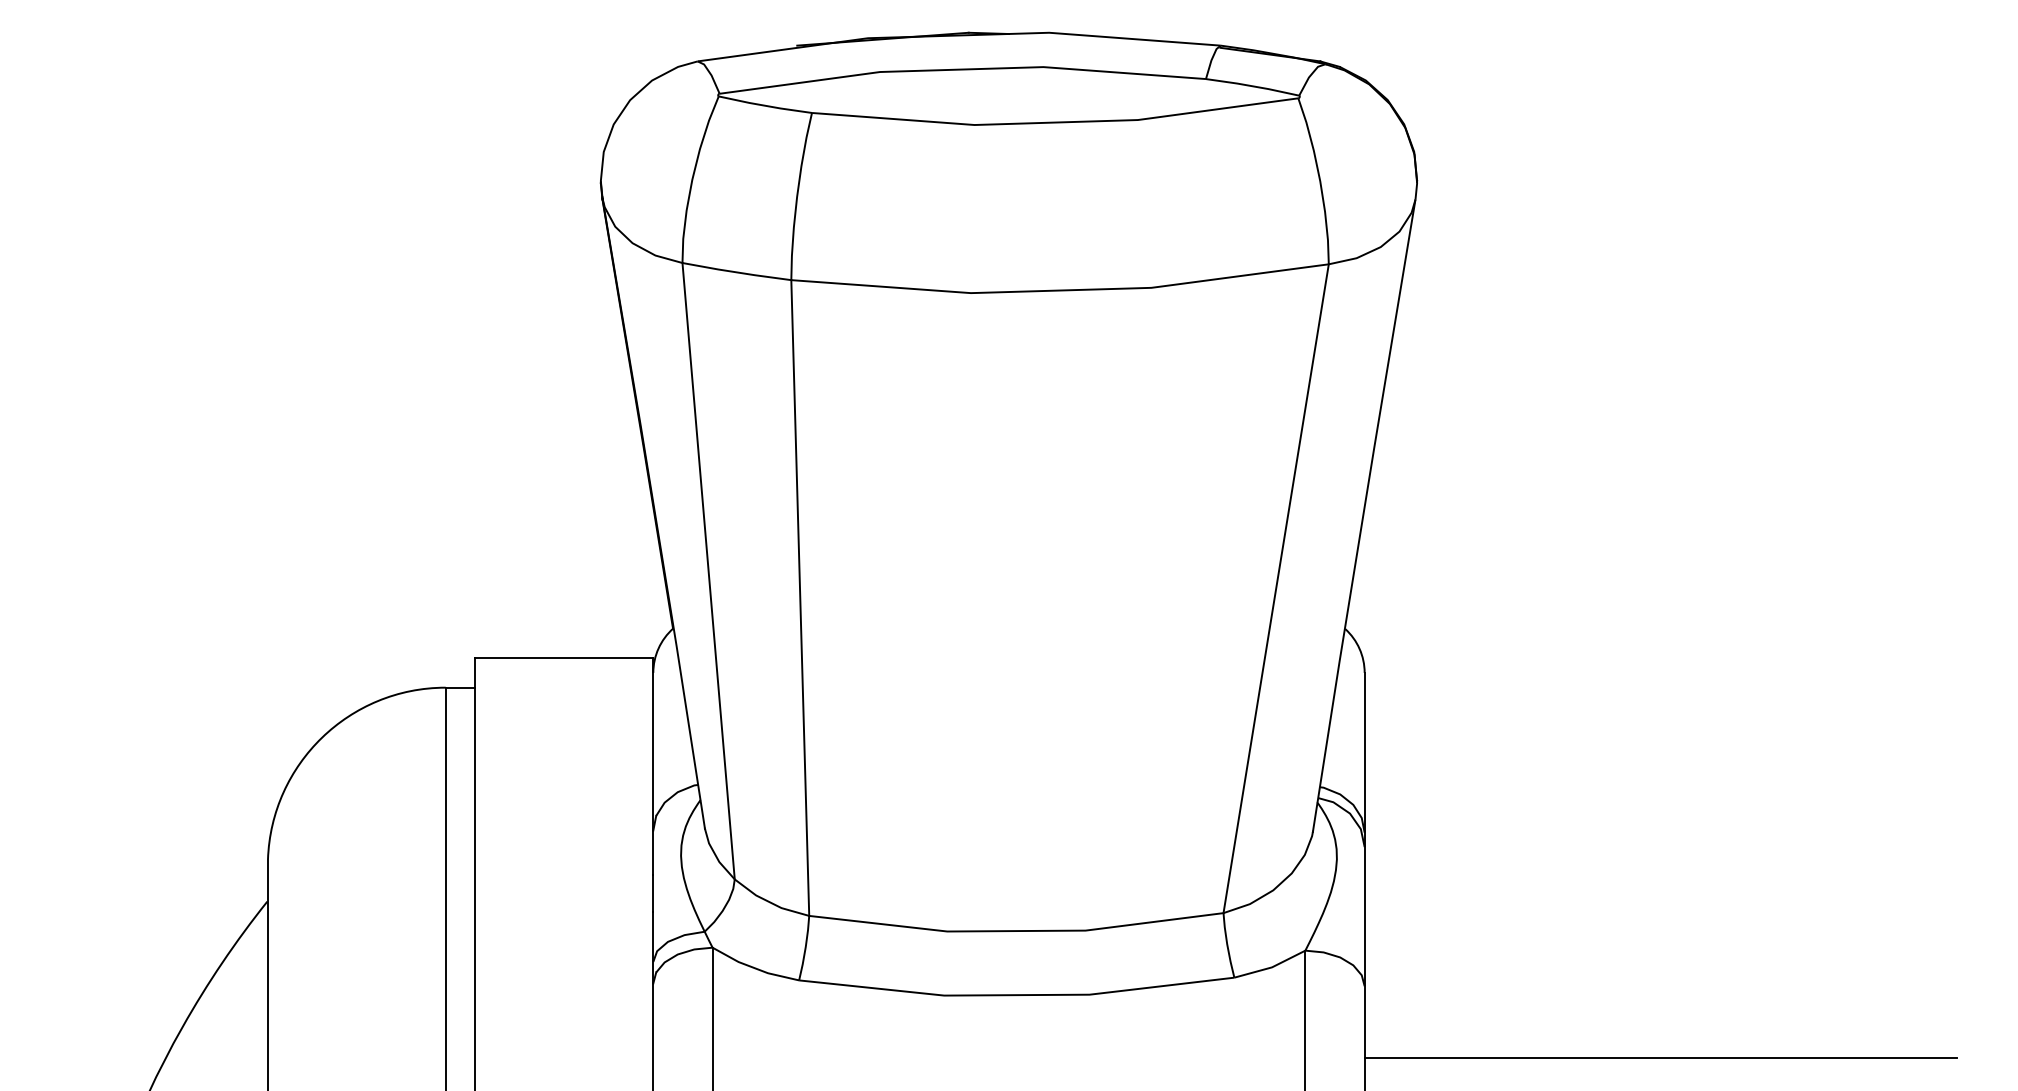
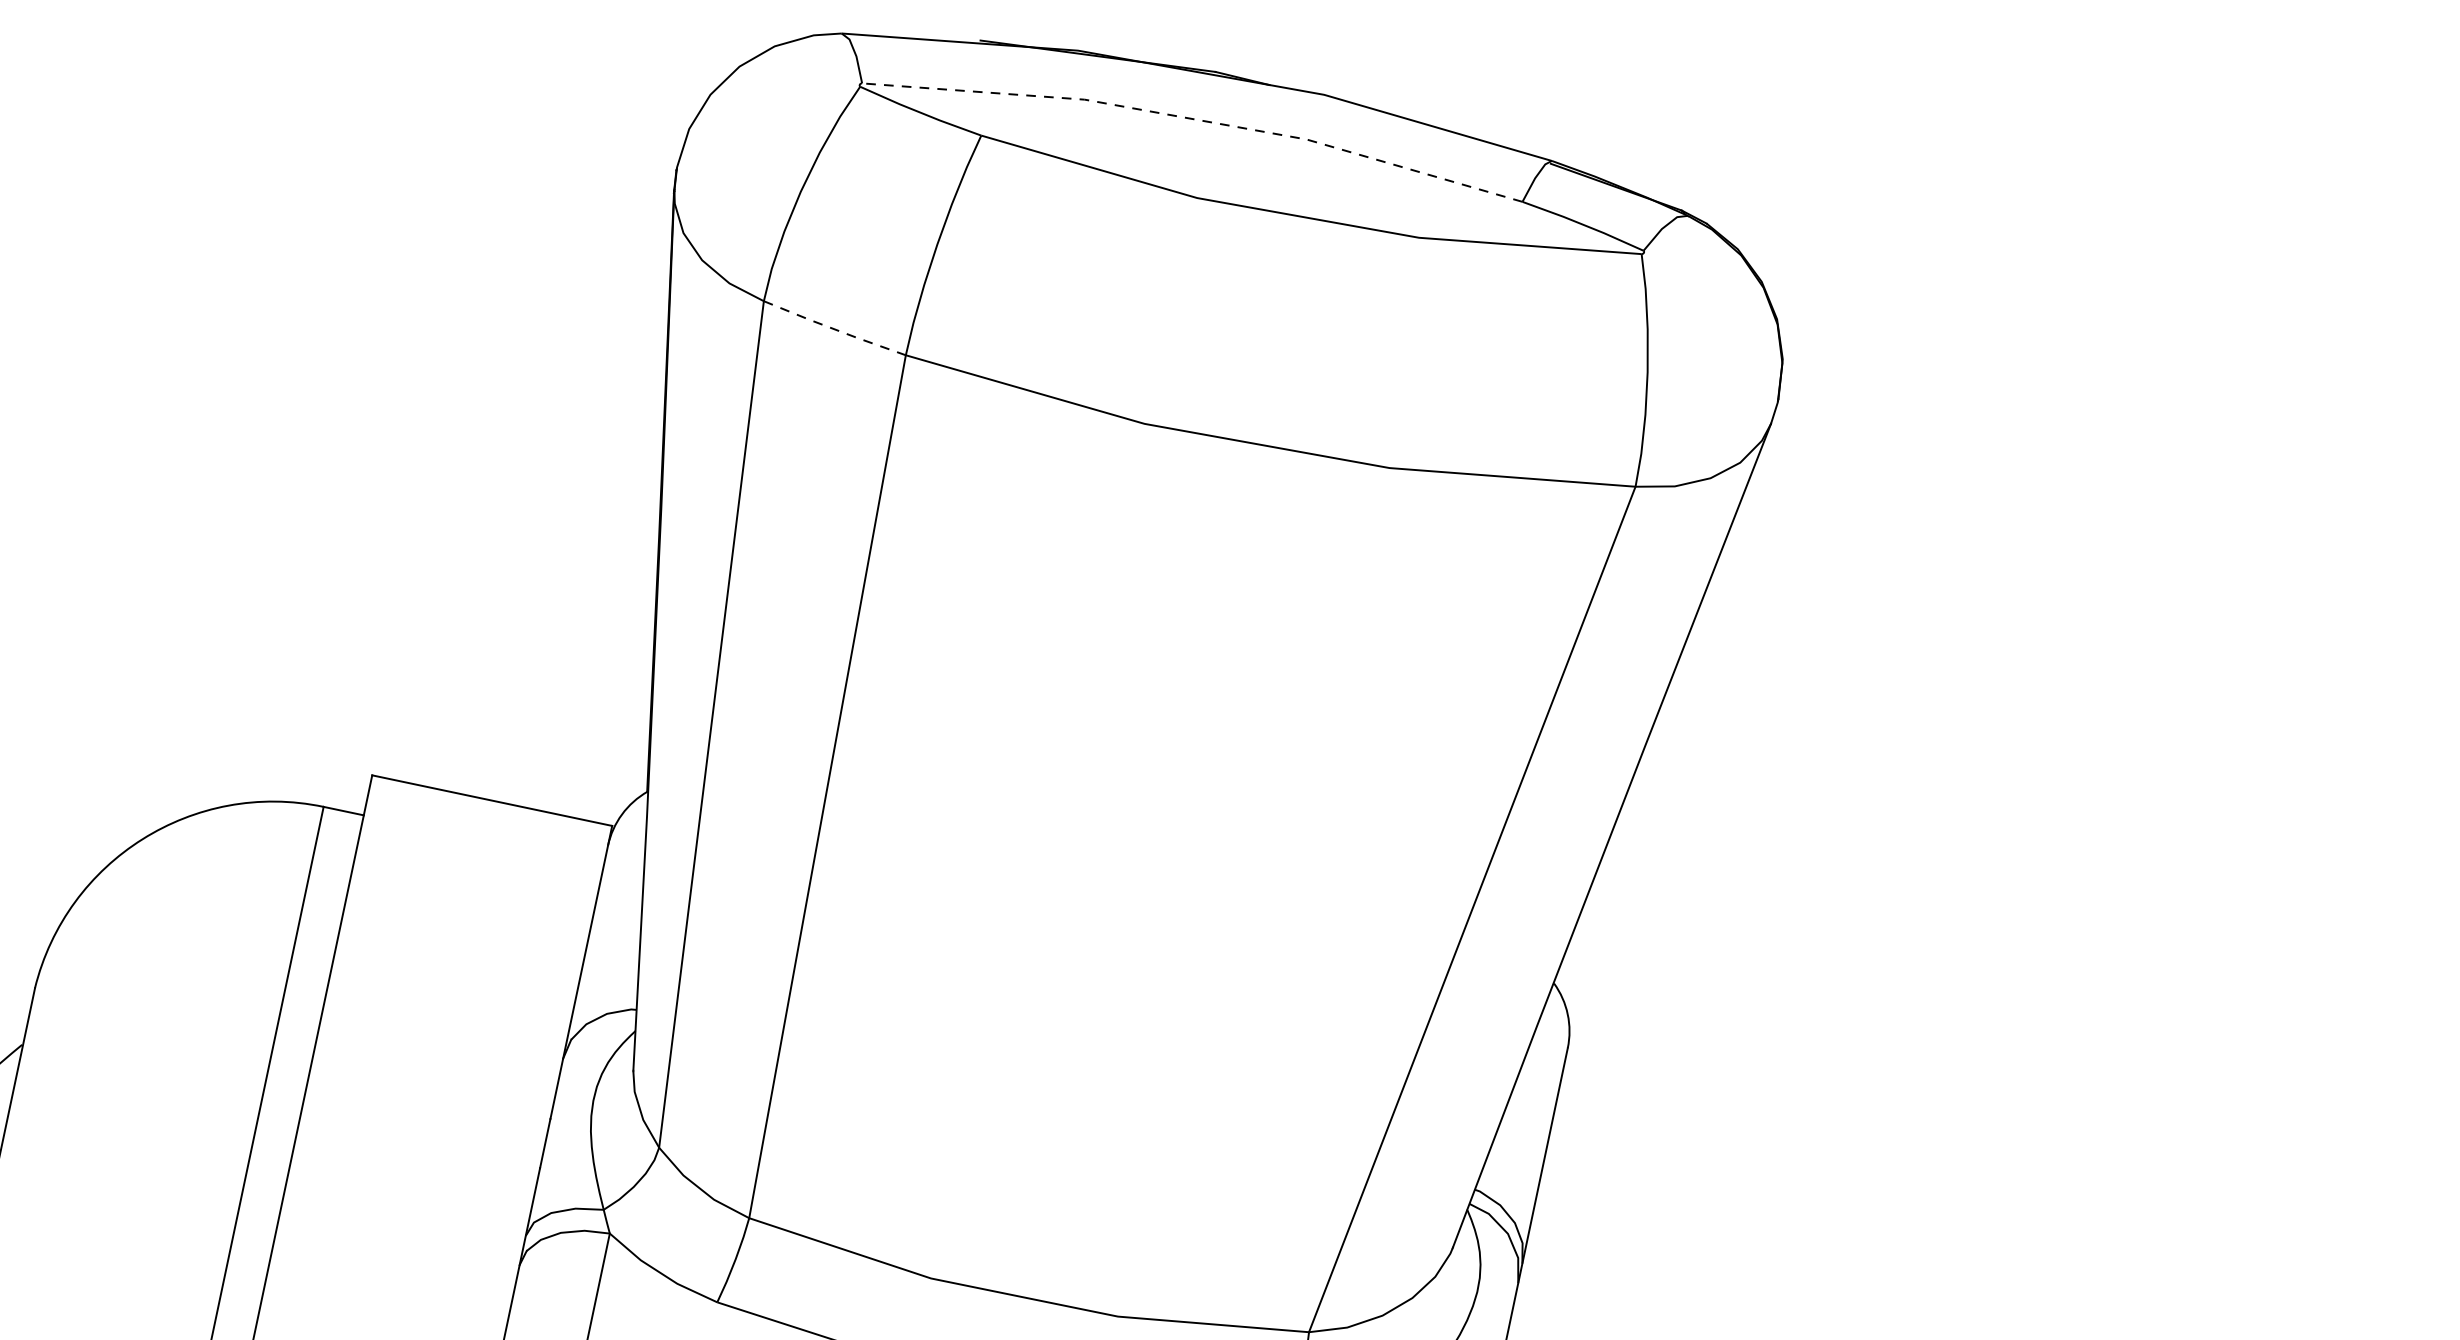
line: (961, 69) -> (1195, 119), solid -> dashed
line: (736, 272) -> (834, 329), solid -> dashed

